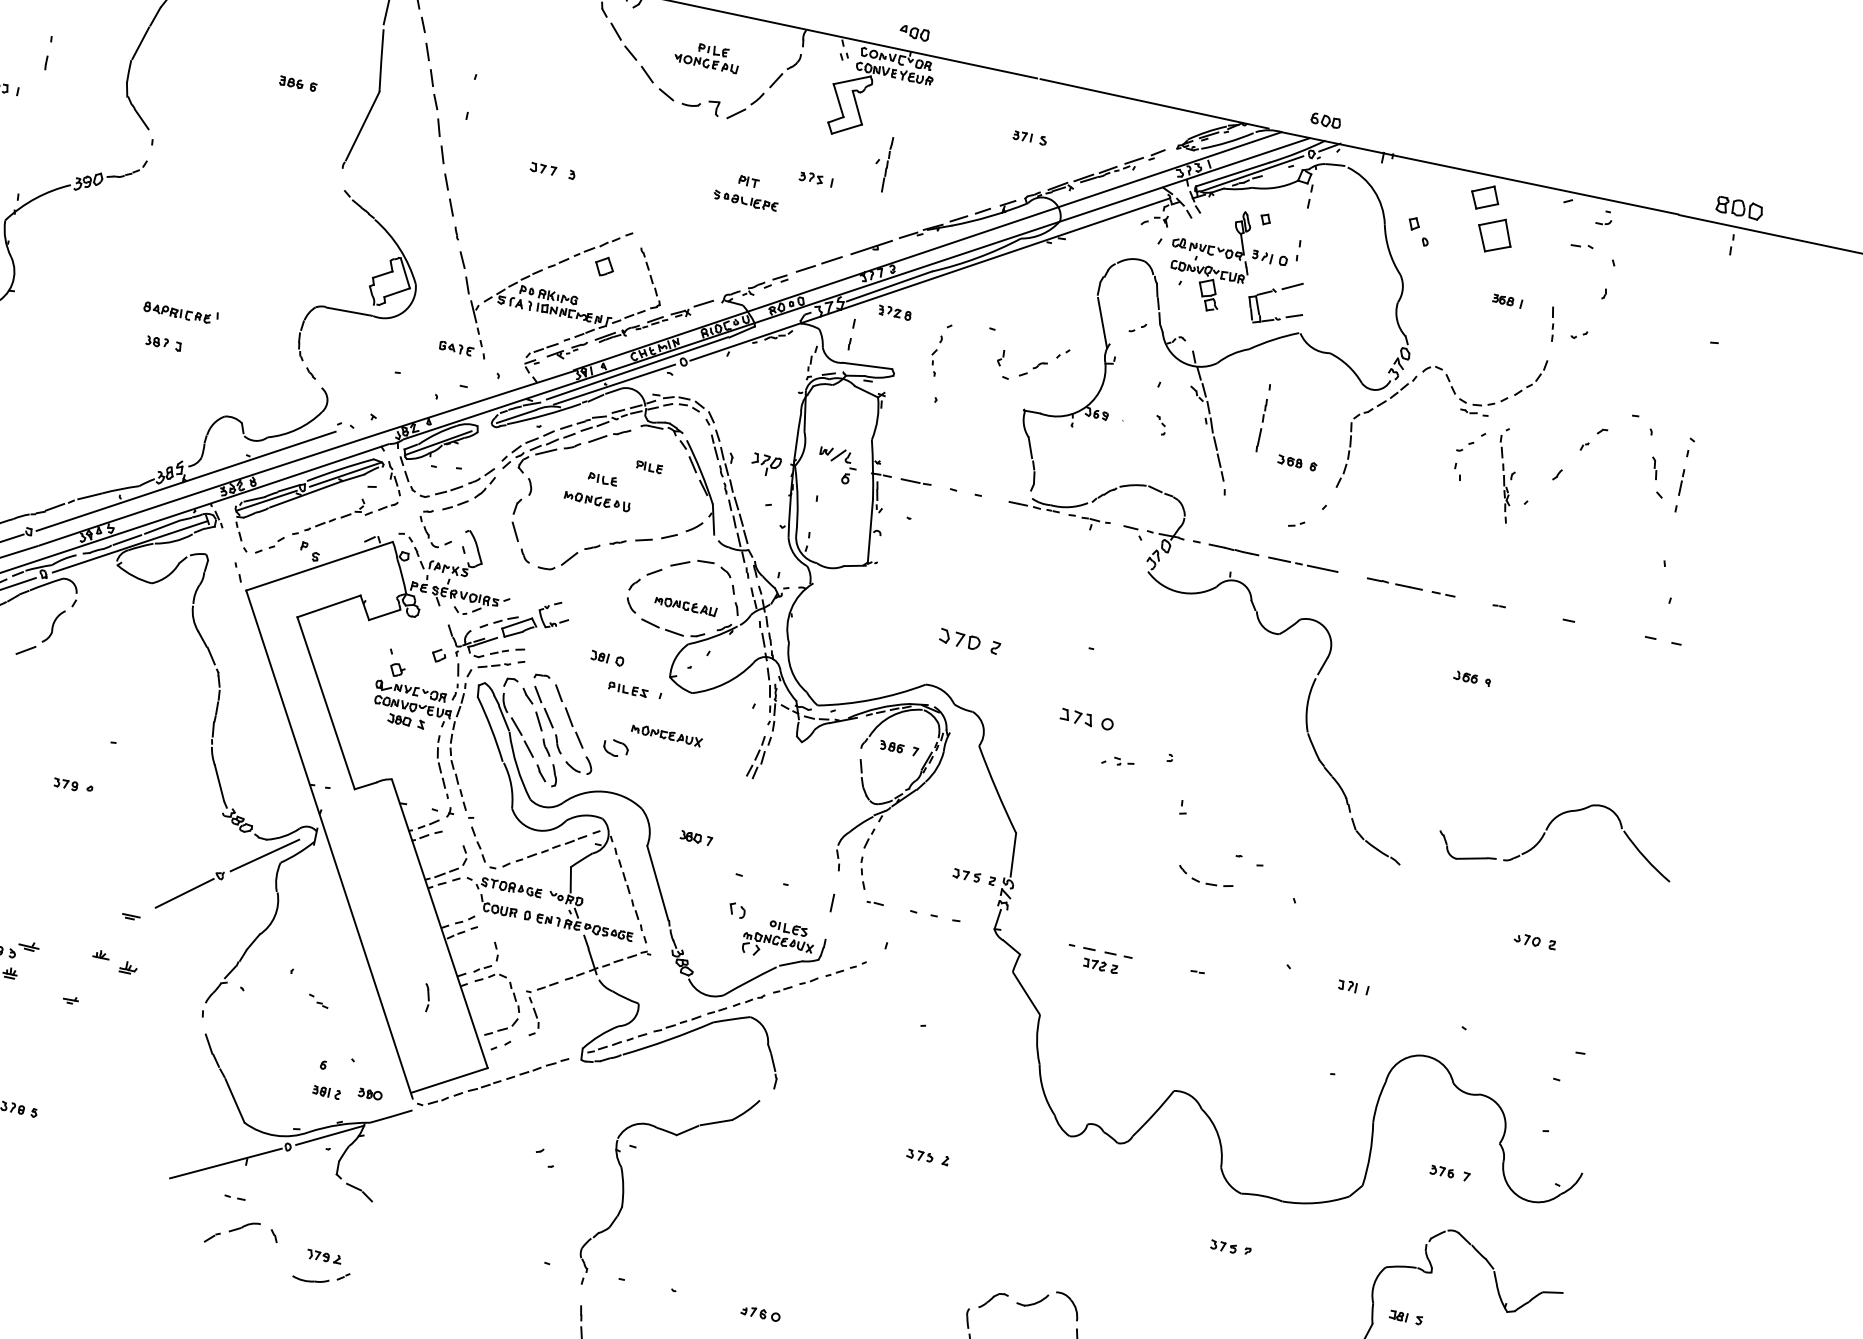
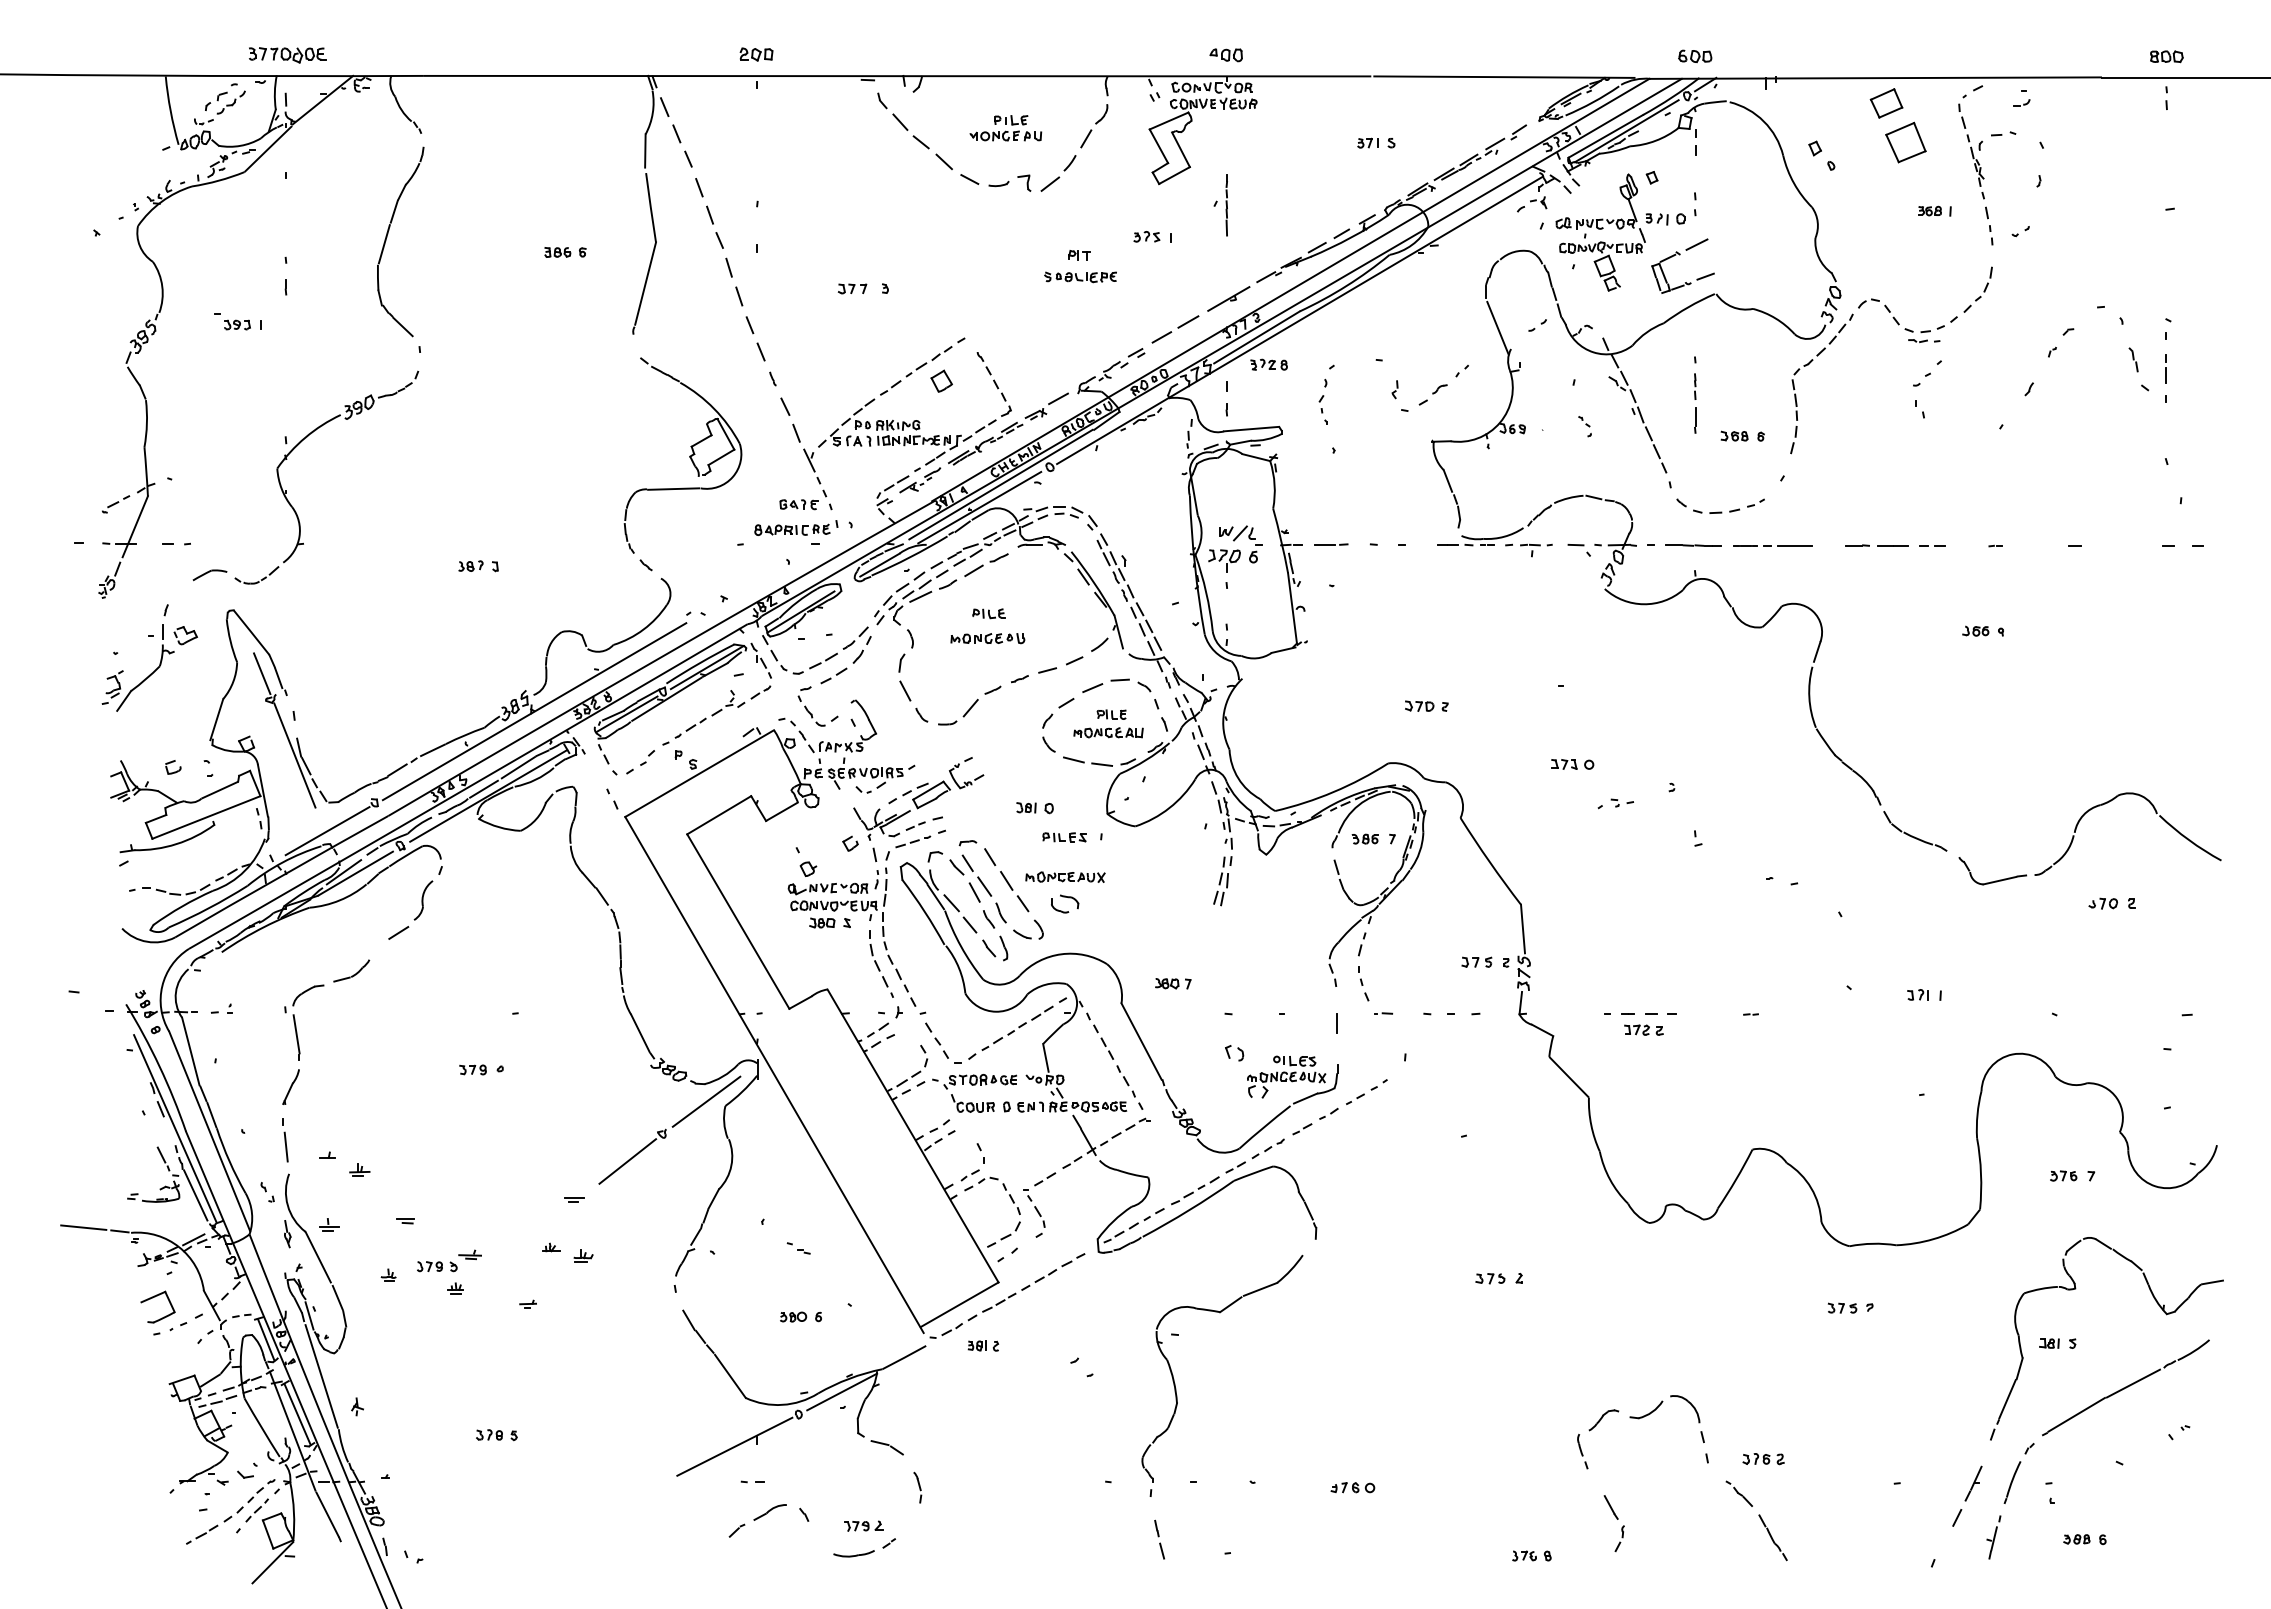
part: (1739, 208) -> (2166, 56), size x0.62
part: (181, 311) -> (796, 527), moved
part: (766, 464) -> (1224, 560), moved
part: (649, 466) -> (1111, 714), moved
part: (1504, 474) -> (1971, 146), moved
part: (970, 640) -> (1426, 705), size x0.62
part: (1087, 719) -> (1572, 764), size x0.71
part: (667, 734) -> (1065, 876), moved
part: (1545, 834) -> (2074, 837), moved
part: (1205, 883) -> (1709, 512), moved
part: (426, 997) -> (917, 1487), moved
part: (326, 1091) -> (983, 1345), moved
part: (370, 1093) -> (793, 1316), moved

